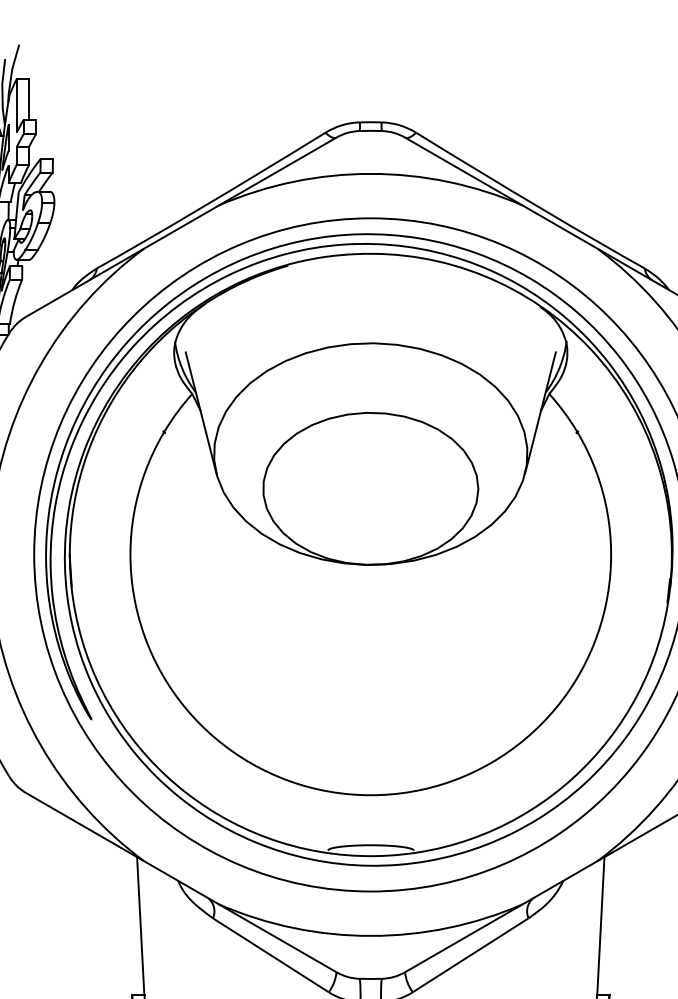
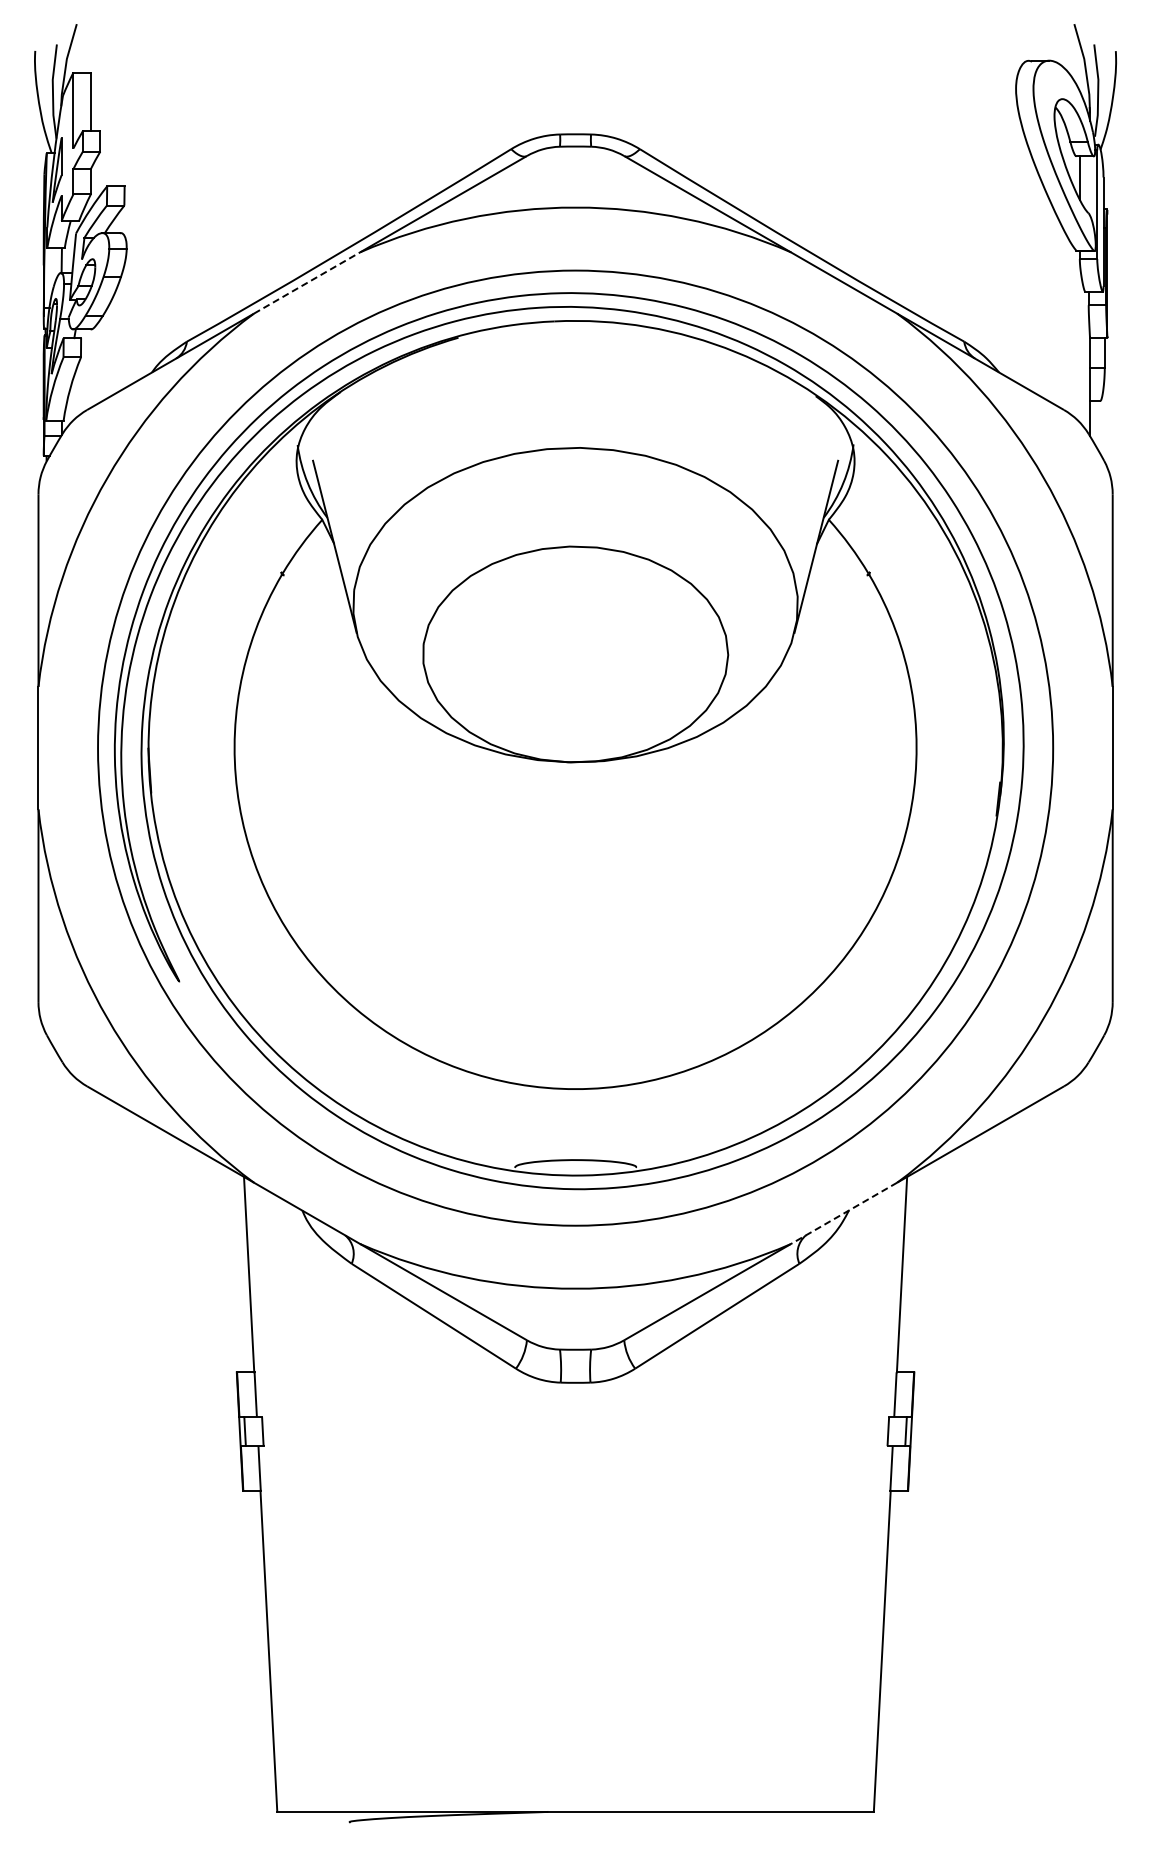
line: (181, 226) -> (307, 282), solid -> dashed
line: (559, 882) -> (843, 1213), solid -> dashed

